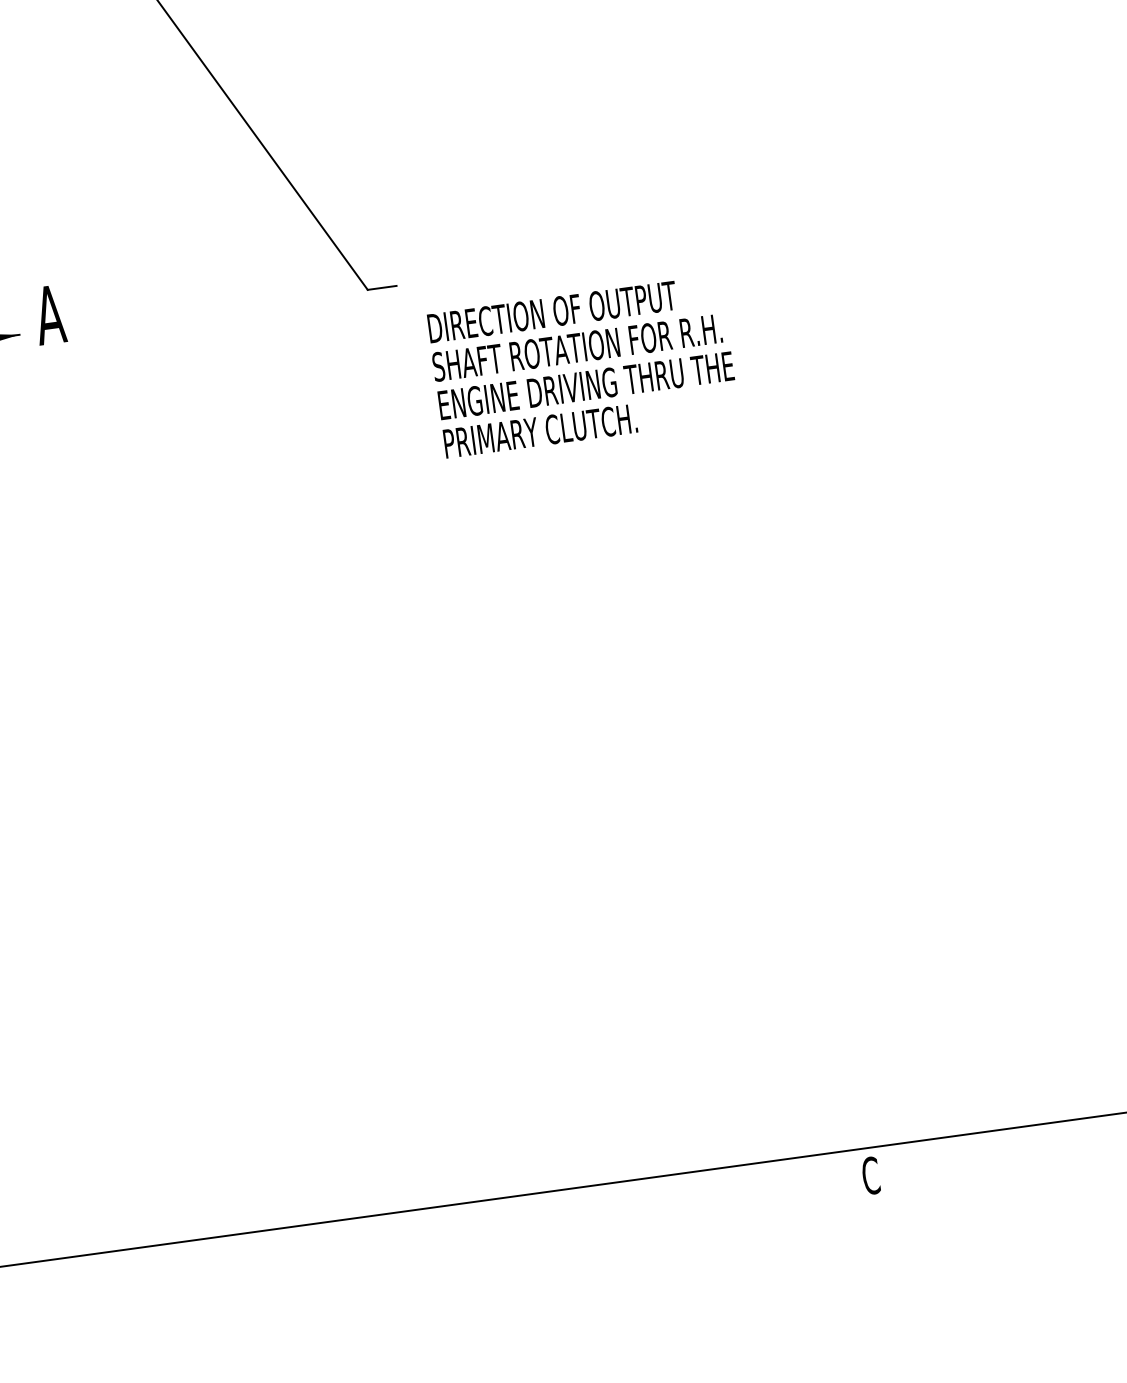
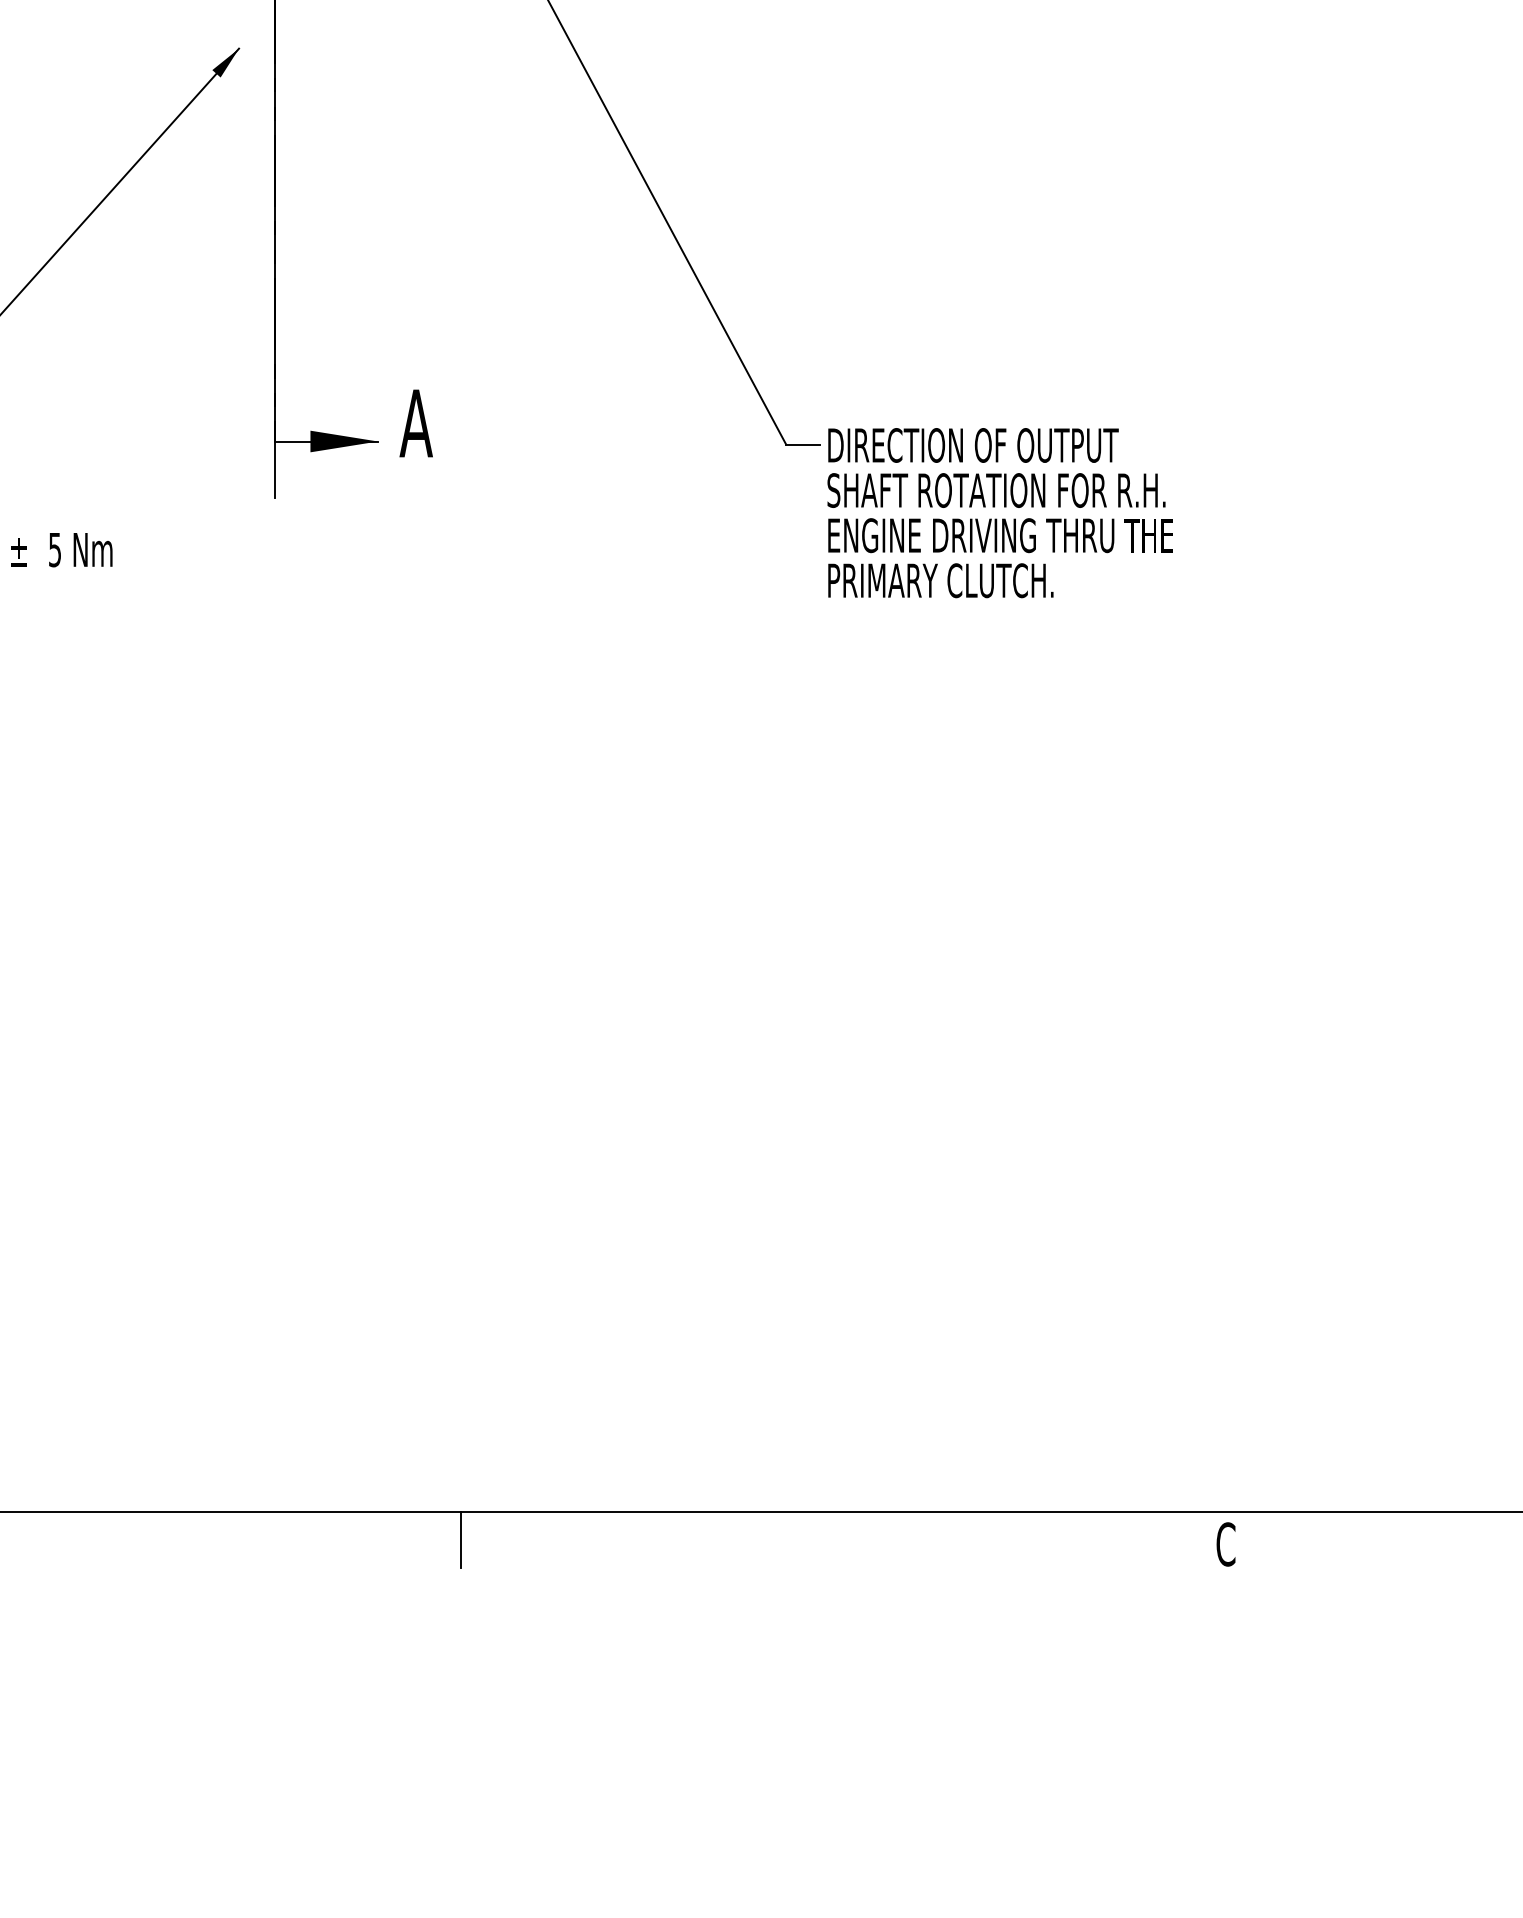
text: (582, 367) -> (999, 513), moved
line: (217, 1260) -> (460, 1539), added

